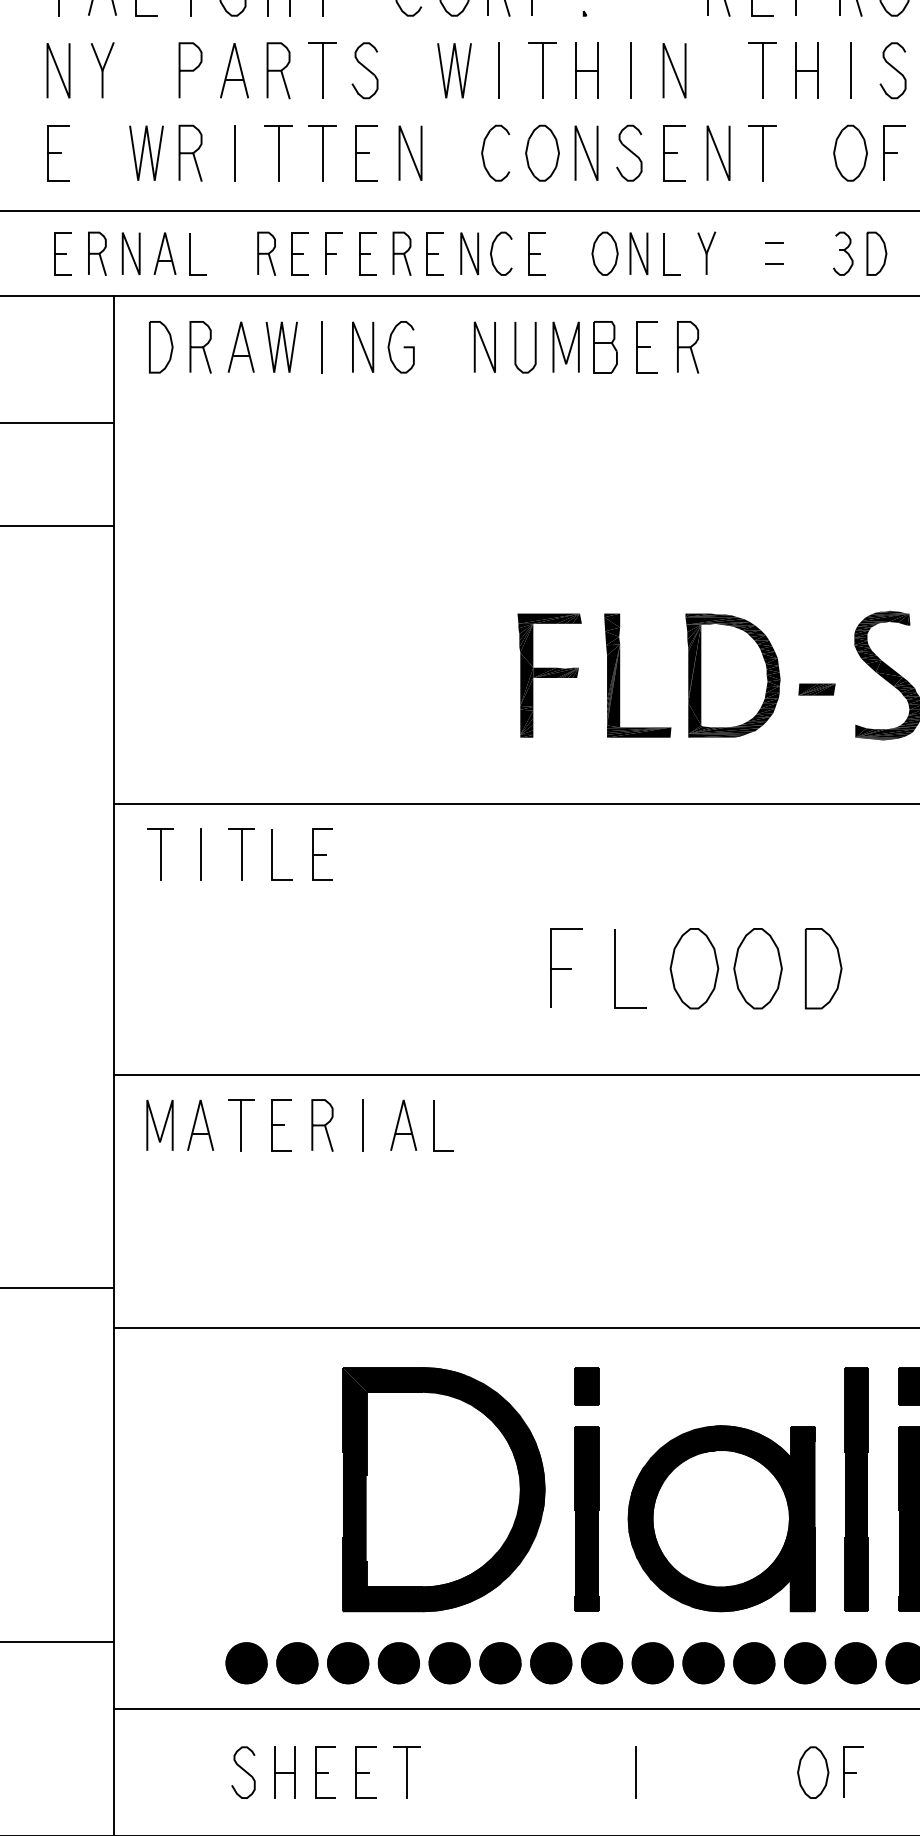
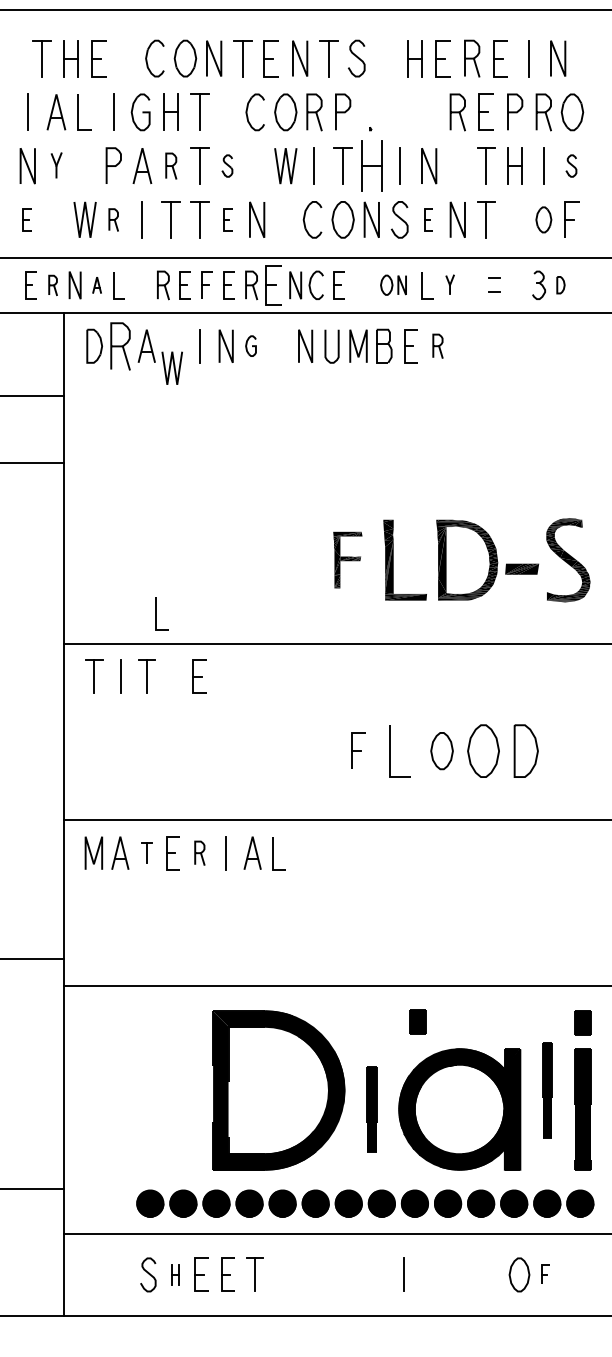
part: (102, 69) -> (56, 165), size x0.7
part: (279, 69) -> (171, 165), size x0.7
part: (365, 69) -> (227, 165), size x0.6
part: (586, 69) -> (371, 165), size x1.4
part: (893, 69) -> (571, 165), size x0.6
part: (58, 152) -> (27, 219), size x0.6
part: (190, 152) -> (113, 219), size x0.6
part: (365, 152) -> (227, 219), size x0.6
part: (673, 152) -> (428, 219), size x0.6
part: (850, 152) -> (543, 219), size x0.7
part: (619, 252) -> (393, 284), size x0.7
part: (705, 252) -> (449, 284), size x0.7
part: (876, 252) -> (560, 284), size x0.6
part: (96, 253) -> (52, 285), size x0.7
part: (163, 253) -> (96, 285), size x0.6
part: (434, 253) -> (272, 285), size x1.4
part: (199, 346) -> (119, 345), size x1.4
line: (279, 346) -> (170, 367), moved
part: (400, 346) -> (250, 345), size x0.6
part: (687, 346) -> (437, 345), size x0.7
part: (549, 674) -> (347, 559), size x0.7
part: (816, 689) -> (521, 569), size x1.4
line: (272, 854) -> (156, 613), moved
part: (566, 967) -> (358, 750), size x0.7
part: (693, 967) -> (441, 750), size x0.7
part: (322, 1124) -> (199, 852), size x0.7
part: (240, 1125) -> (146, 853), size x0.6
part: (586, 1385) -> (417, 1021), moved
part: (856, 1489) -> (547, 1090), size x0.6
part: (586, 1518) -> (371, 1109), size x0.7
part: (853, 1770) -> (545, 1273), size x0.6
part: (285, 1772) -> (175, 1274), size x0.6

